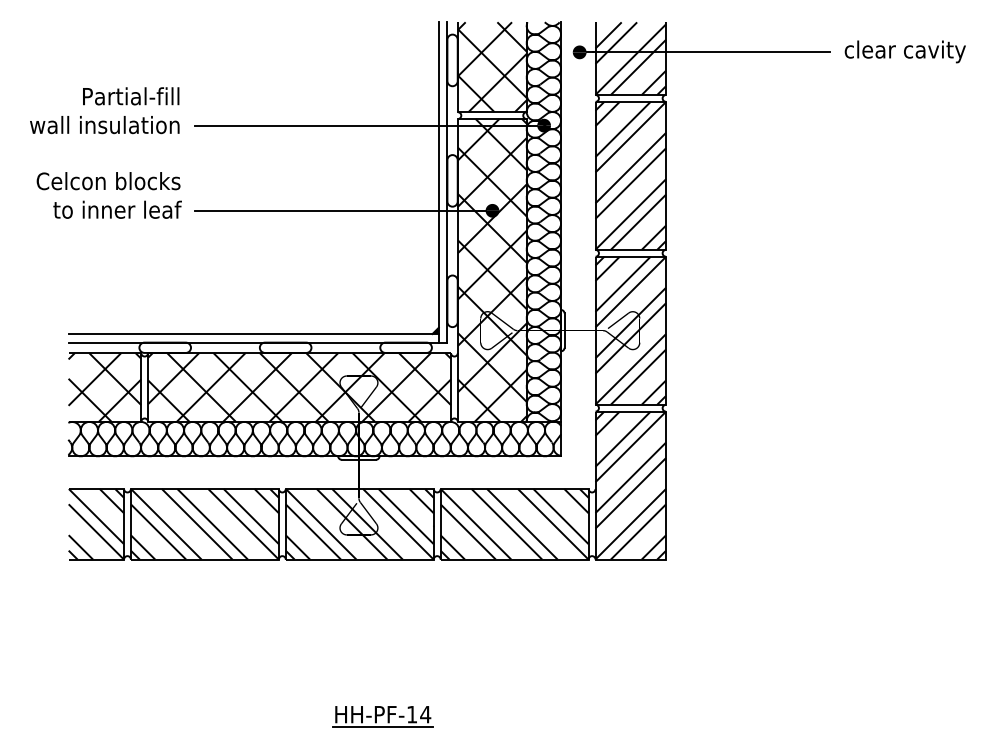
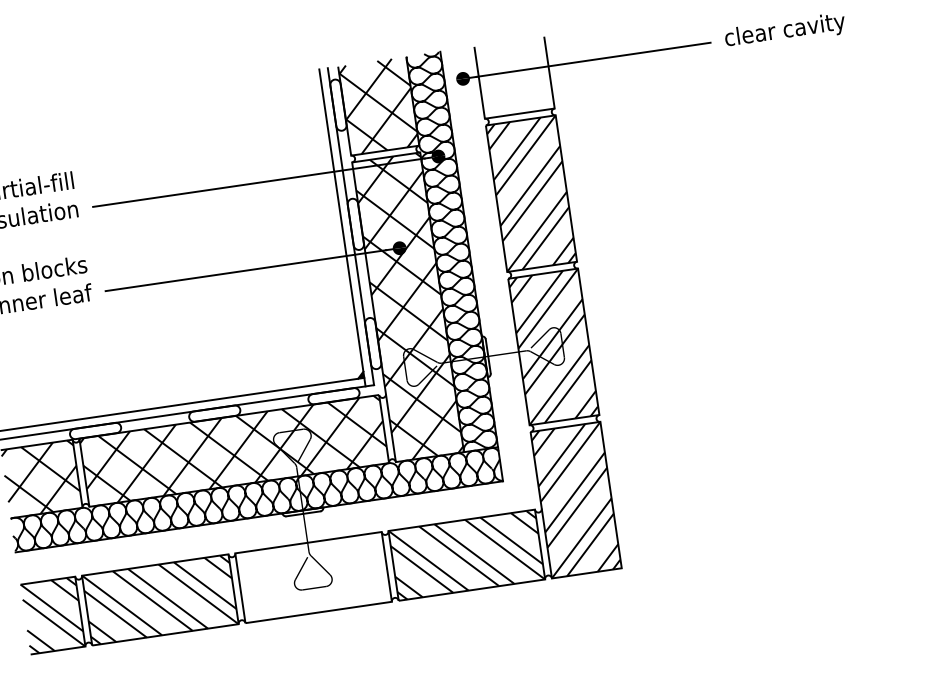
hatch: (630, 58) -> (514, 77), removed
hatch: (359, 524) -> (313, 577), removed

